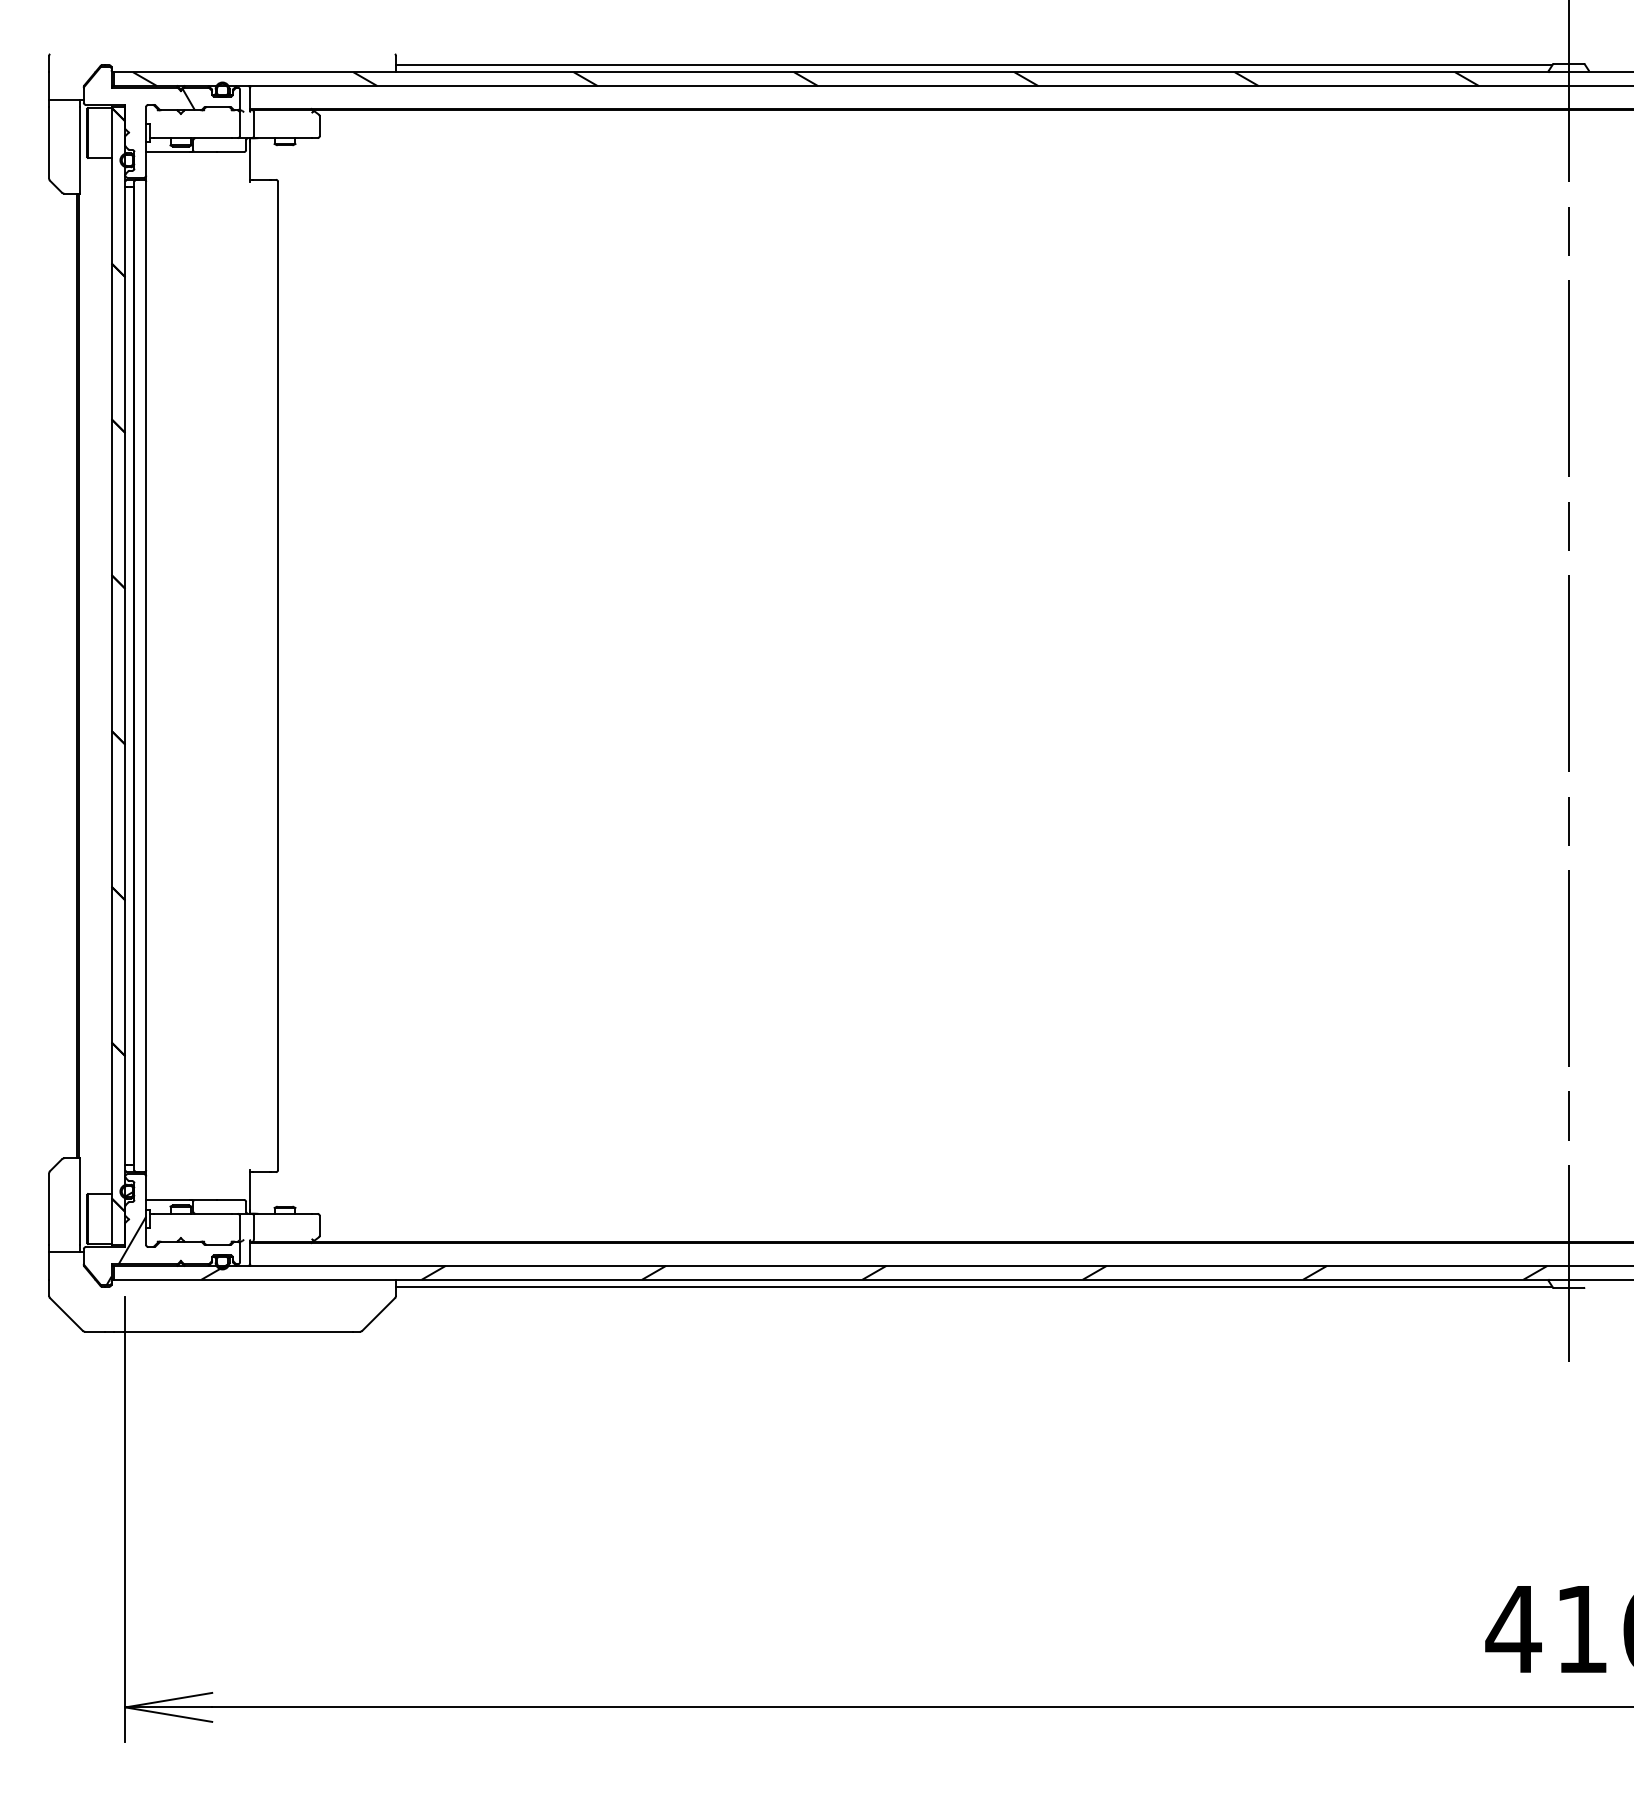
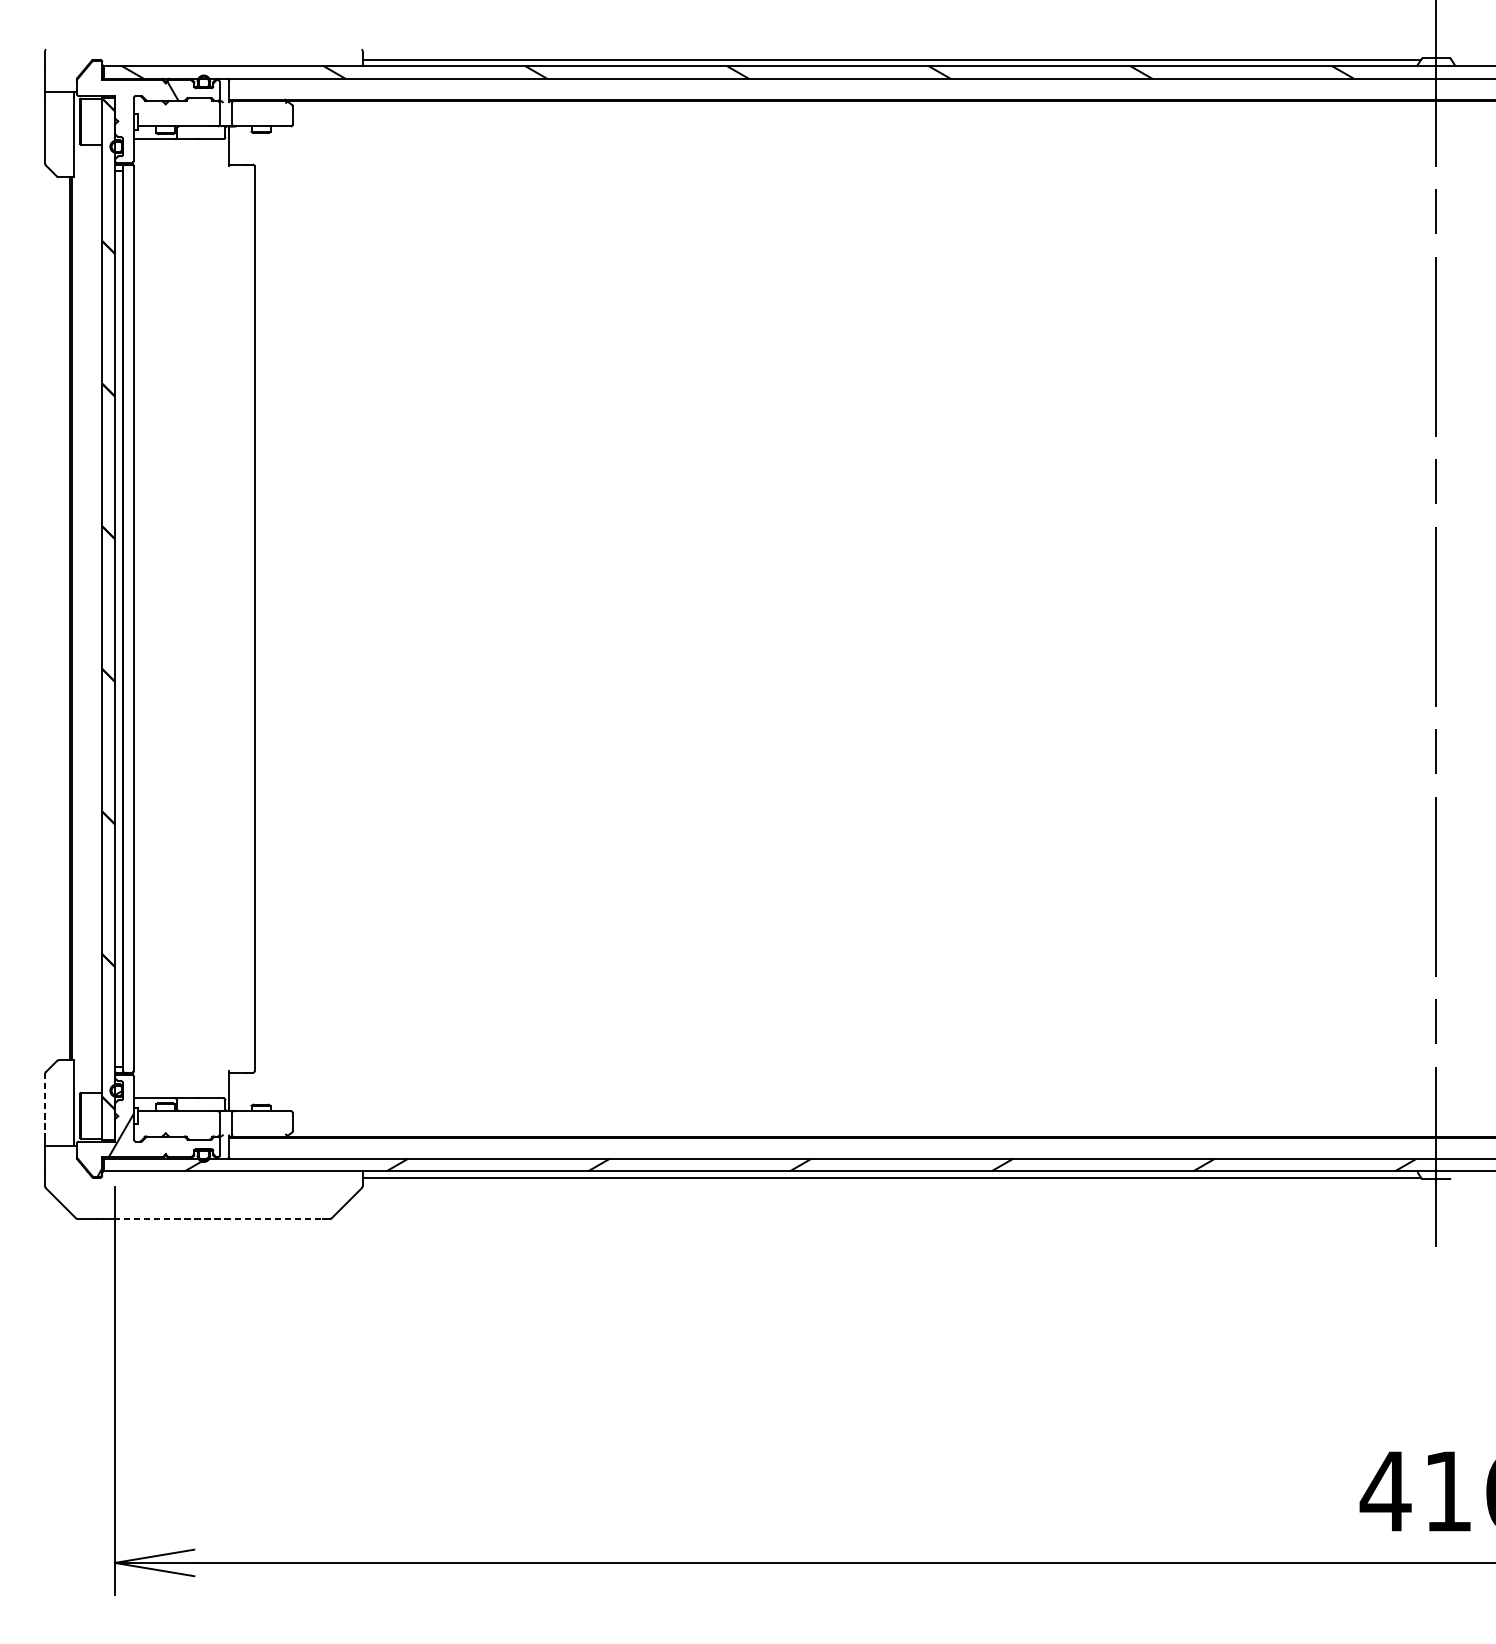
line: (49, 1209) -> (45, 1107), solid -> dashed
line: (238, 1331) -> (218, 1218), solid -> dashed

